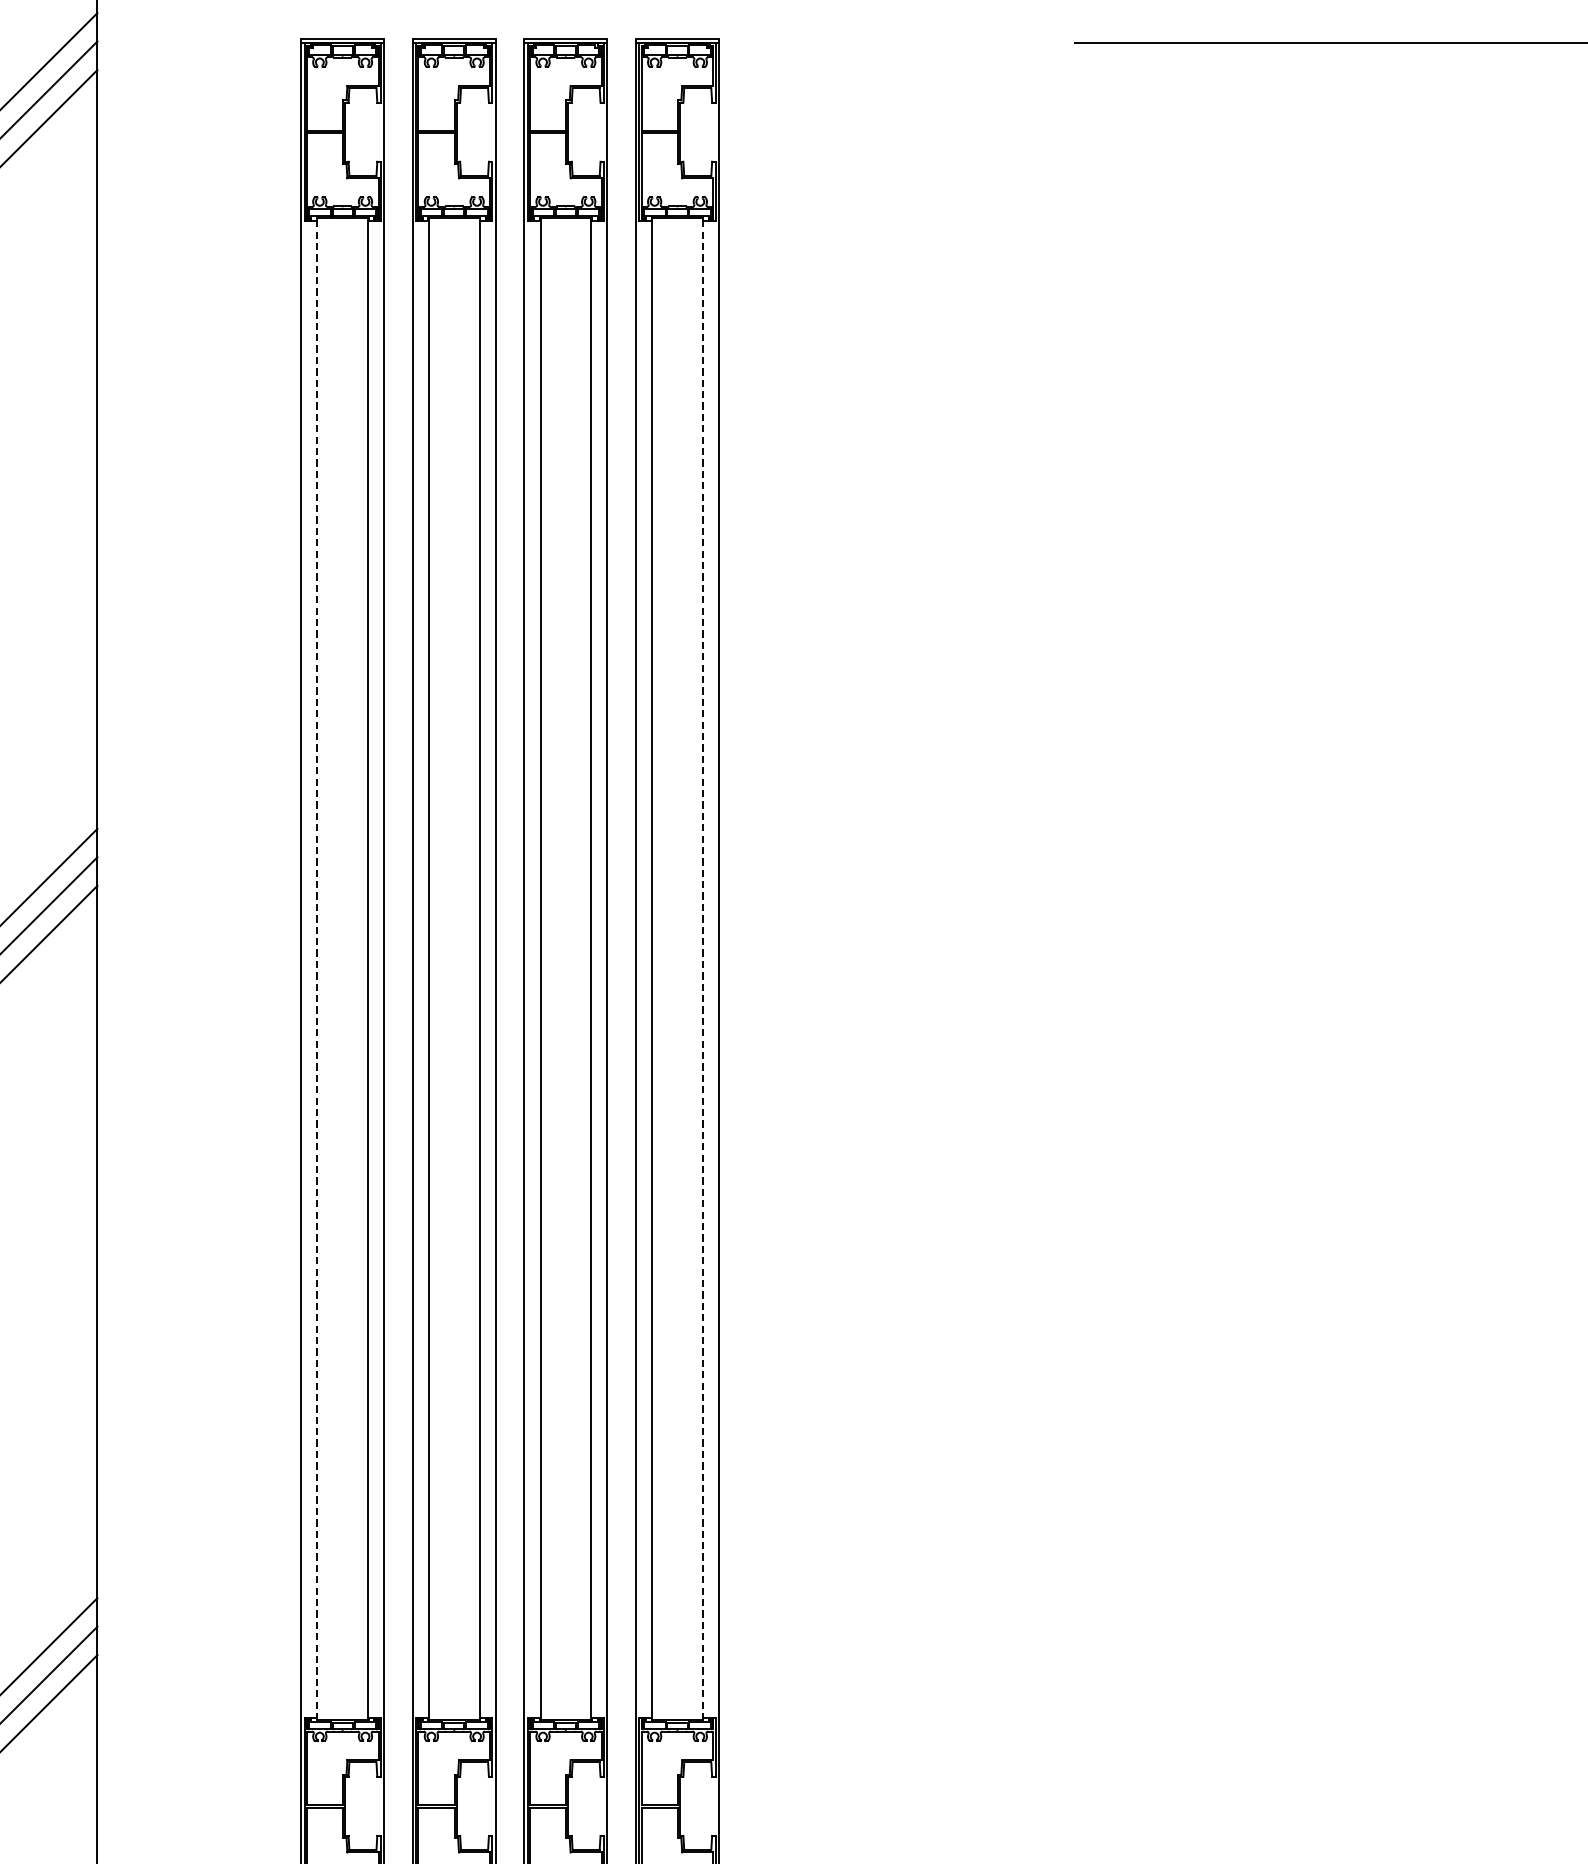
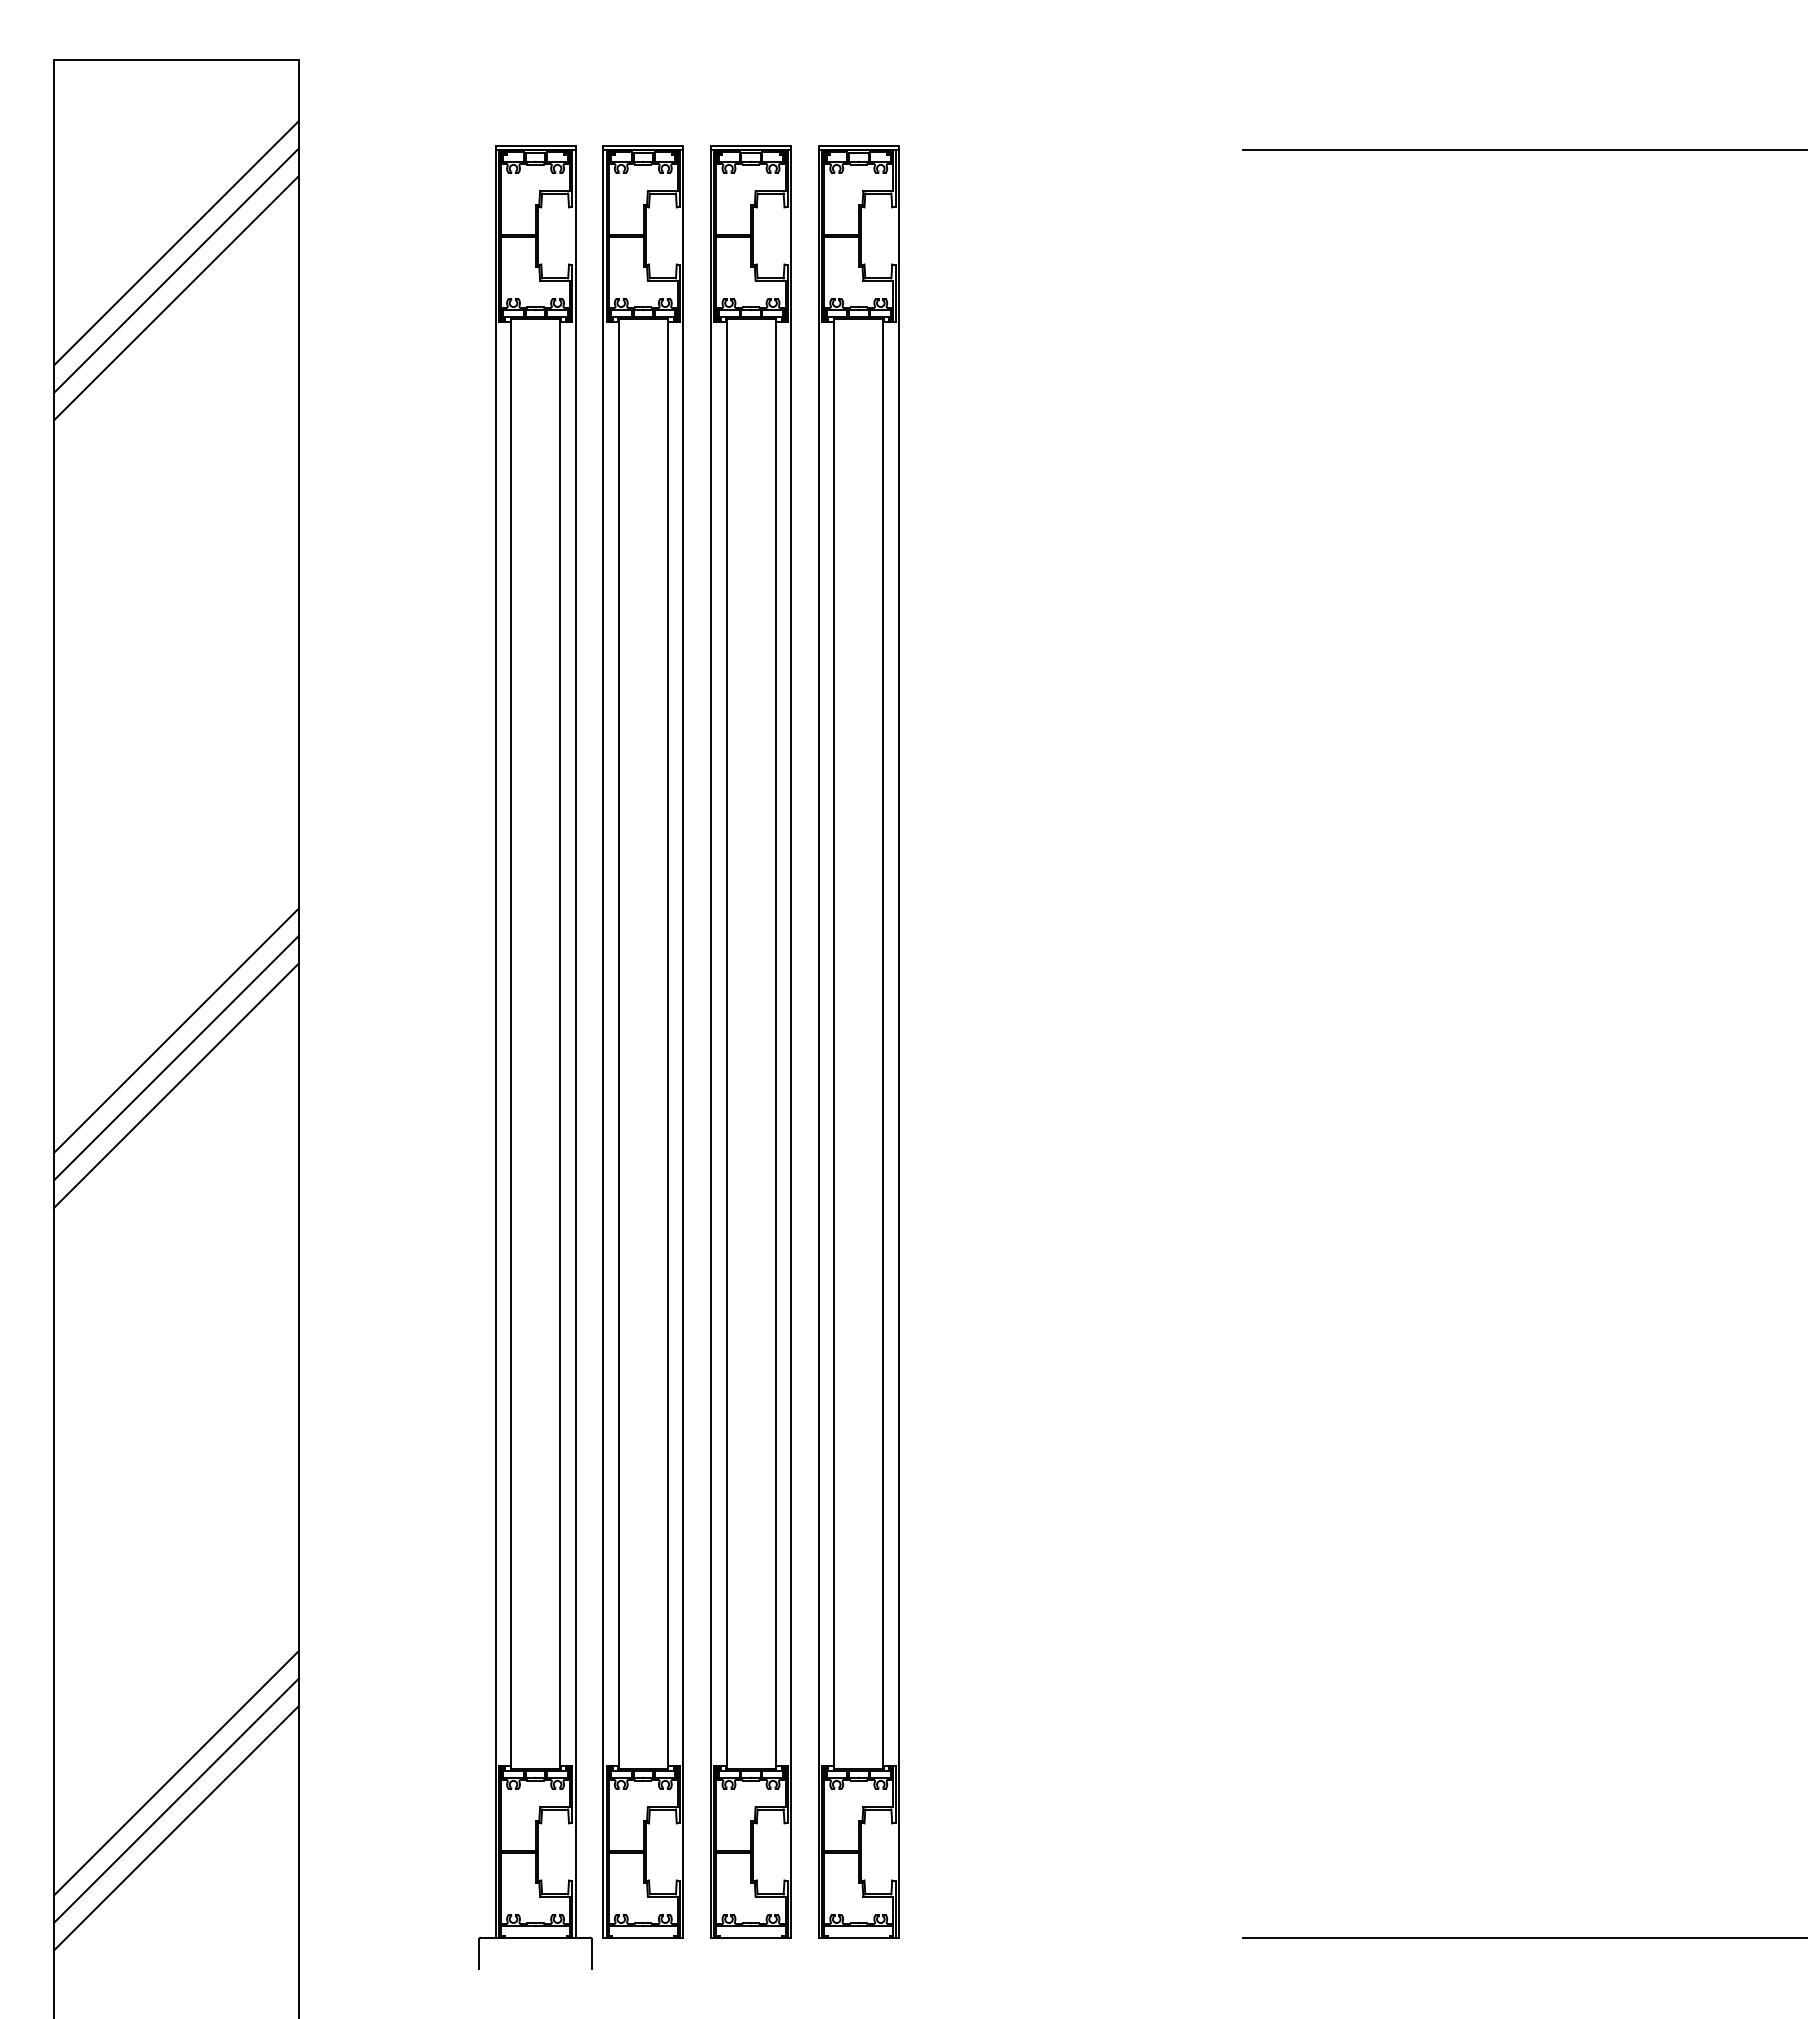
line: (317, 968) -> (511, 1043), dashed -> solid
line: (703, 968) -> (883, 1043), dashed -> solid

